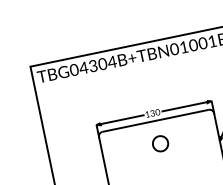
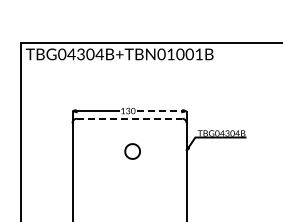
line: (185, 107) -> (160, 111), solid -> dashed
line: (155, 120) -> (129, 118), solid -> dashed
part: (160, 143) -> (132, 151), moved

